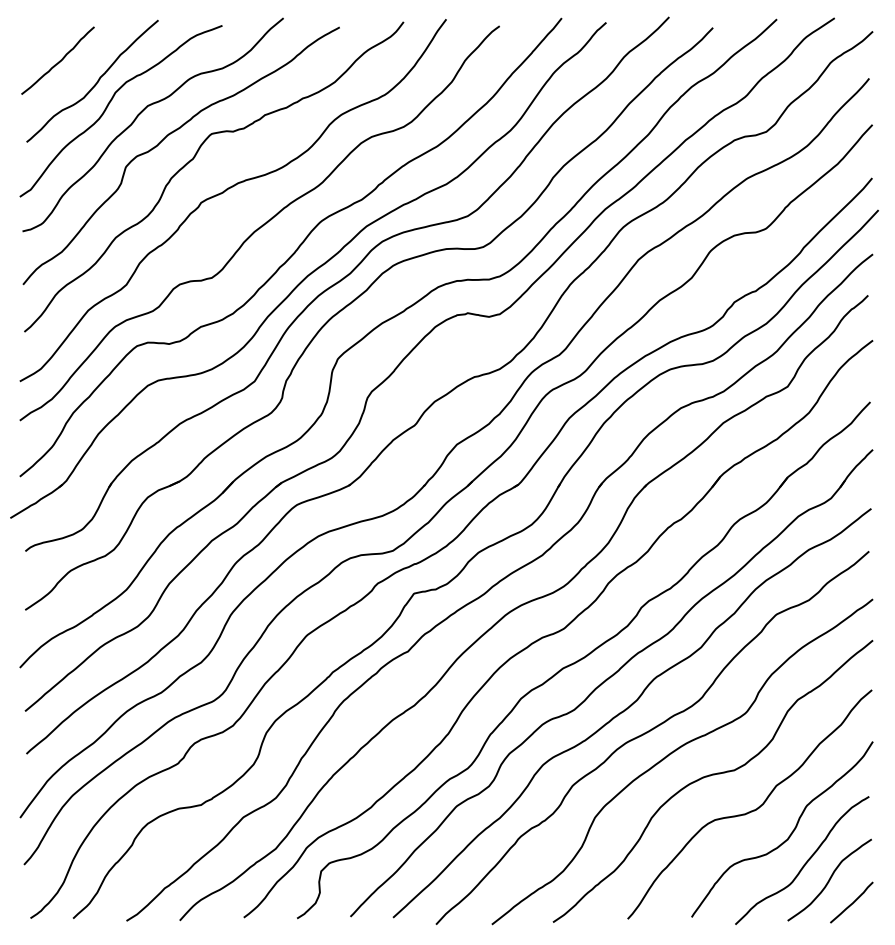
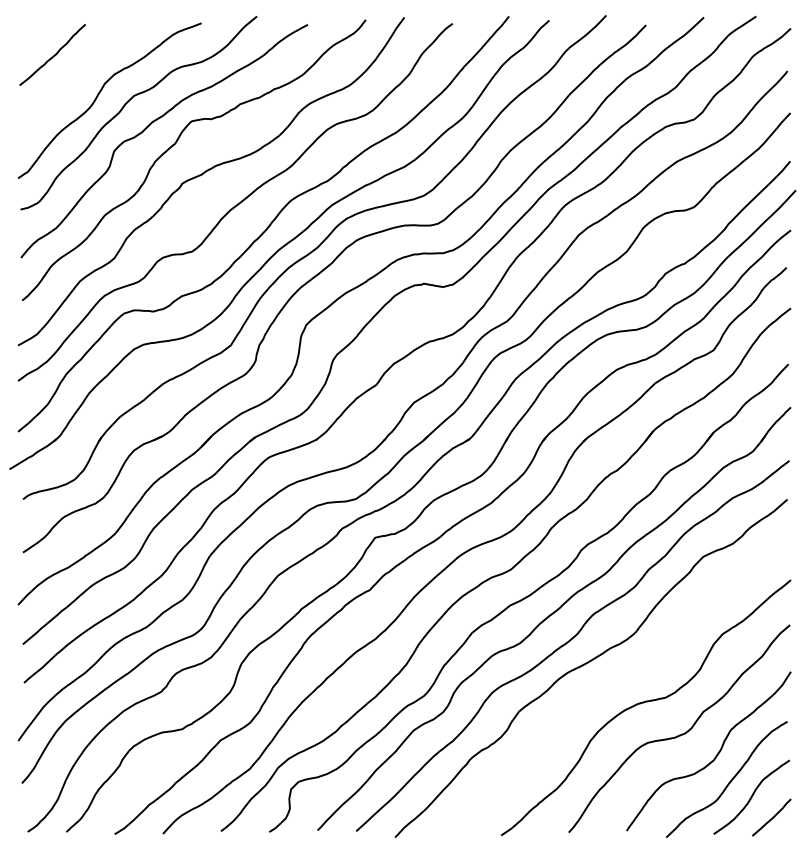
curve: (96, 81) -> (87, 73), removed
curve: (674, 752) -> (611, 681), removed

